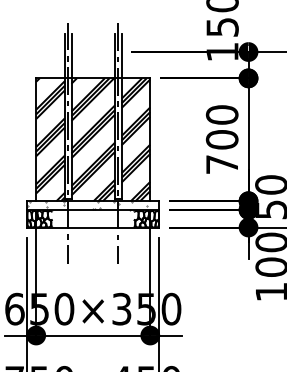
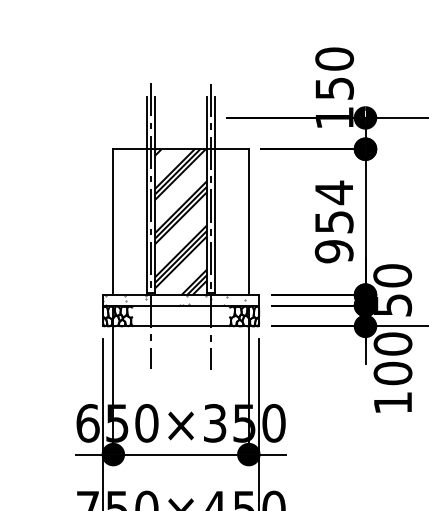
text: (221, 139) -> (333, 221), 700 -> 954
hatch: (51, 140) -> (131, 222), removed
hatch: (135, 140) -> (231, 222), removed

